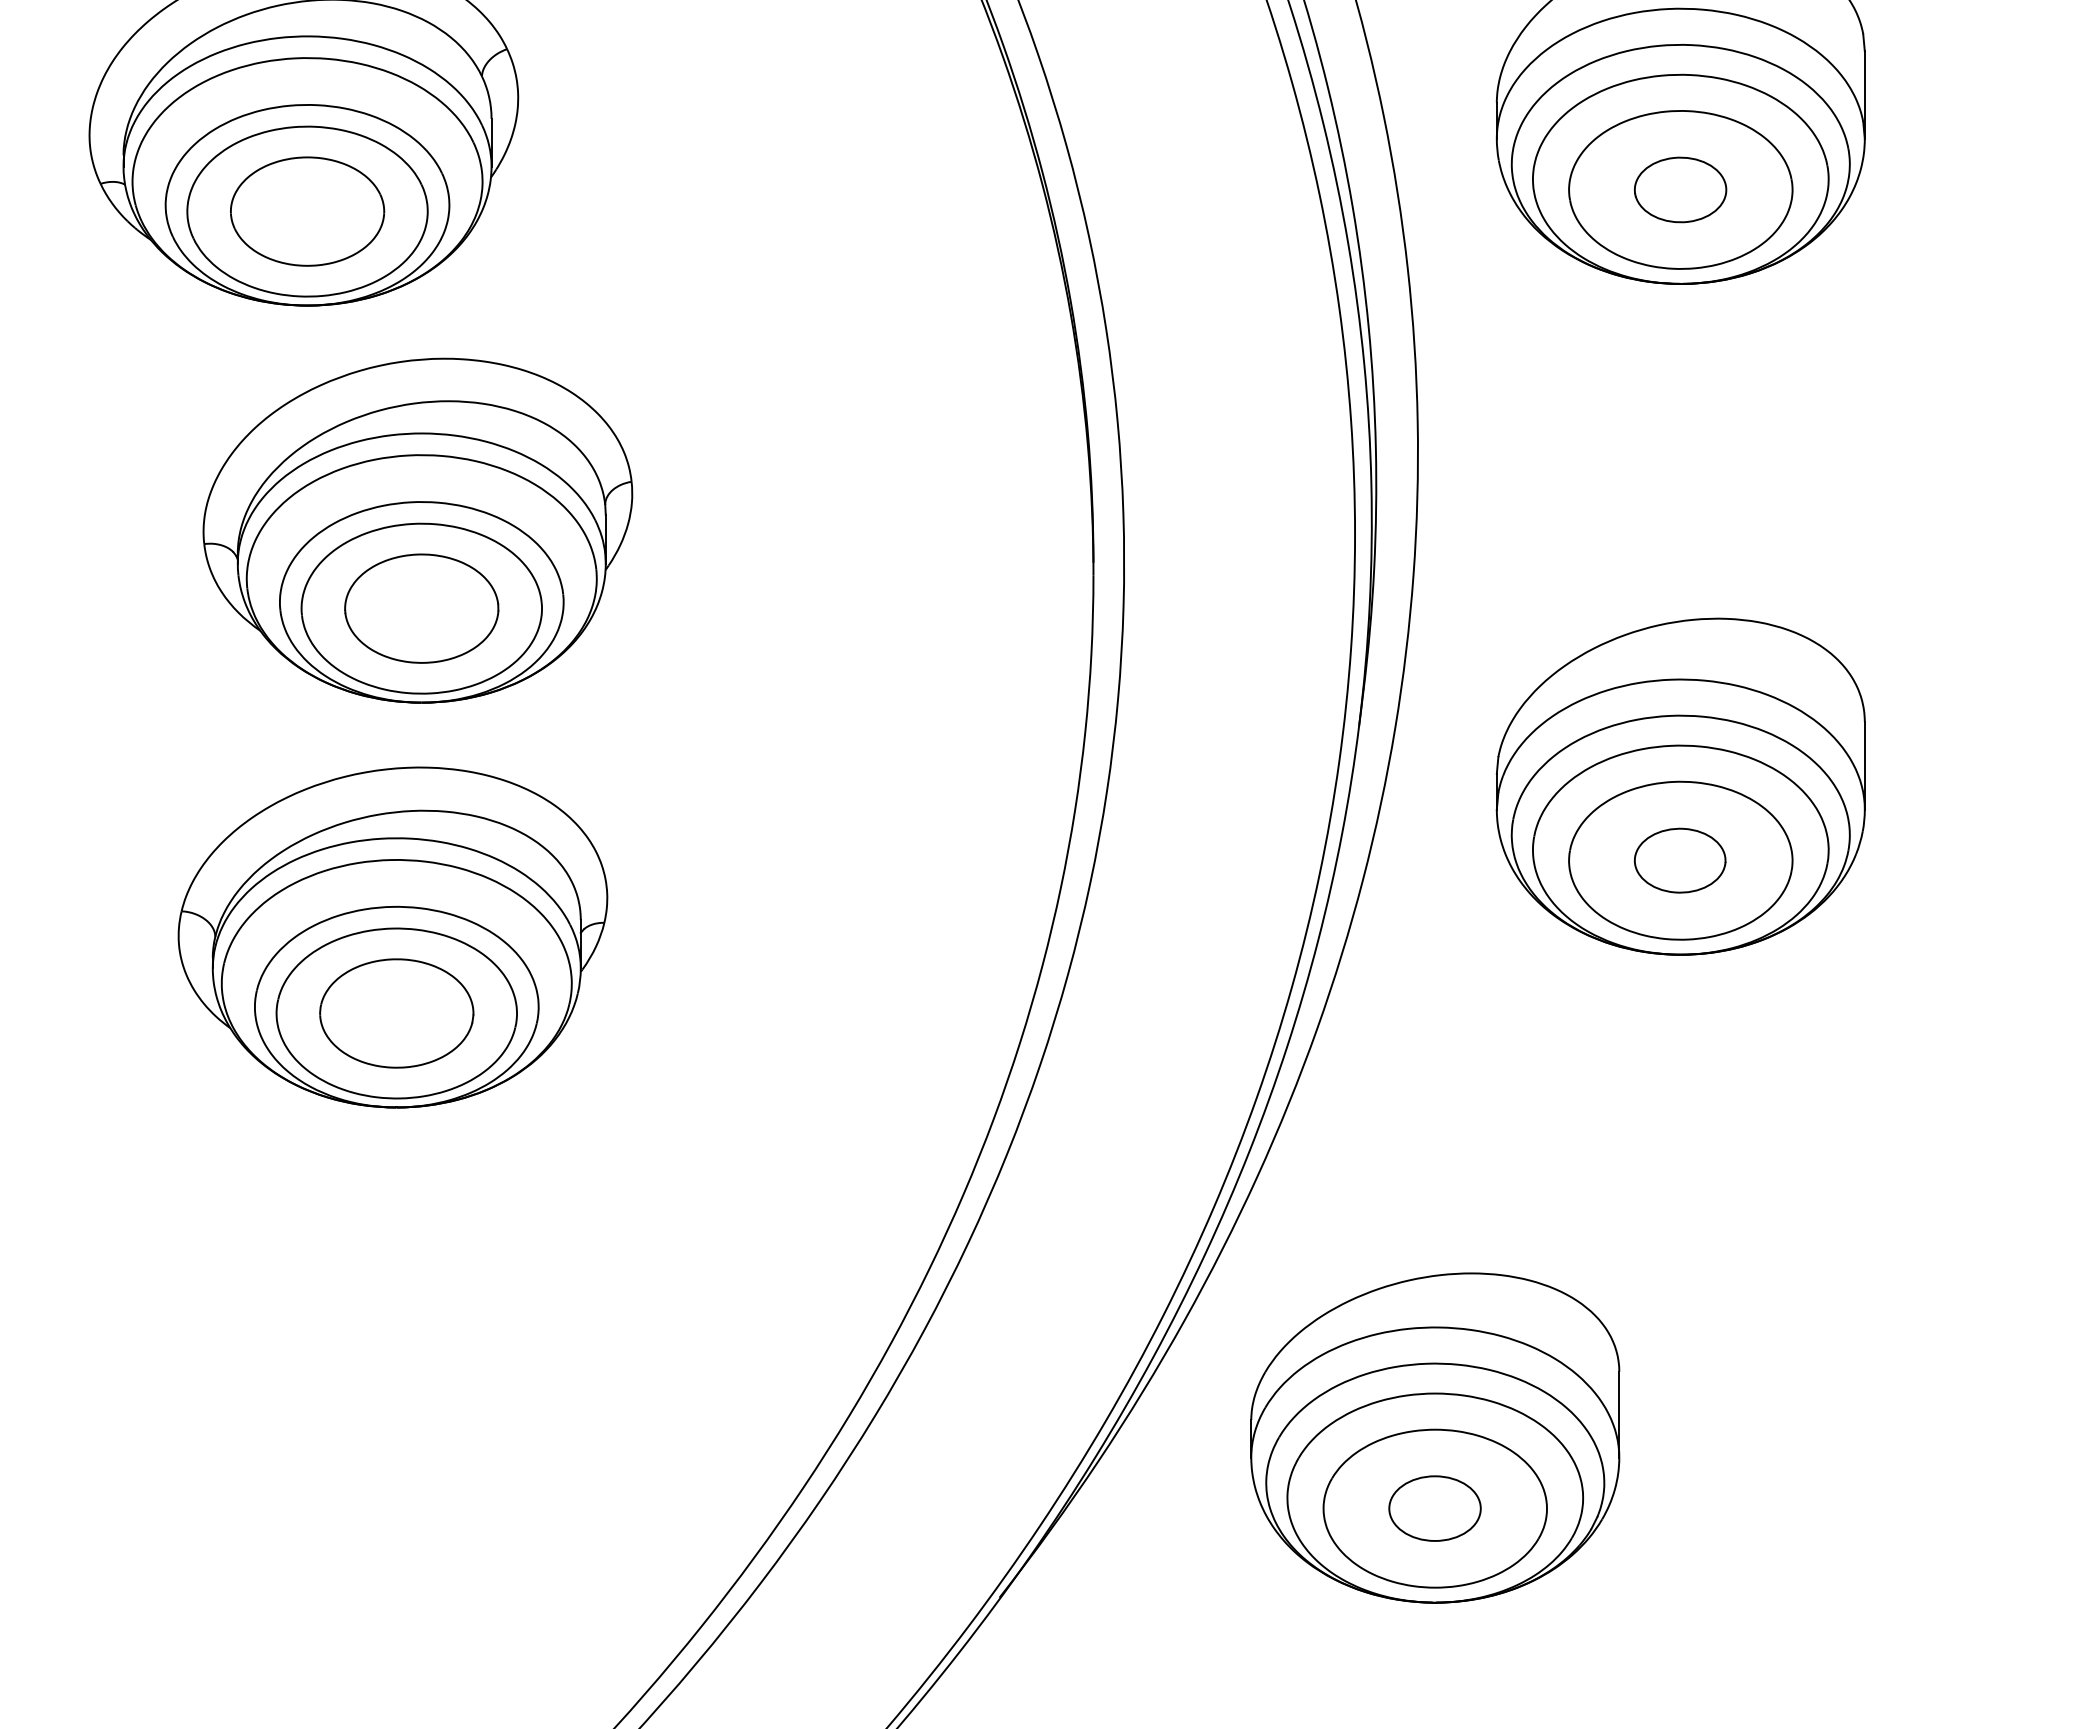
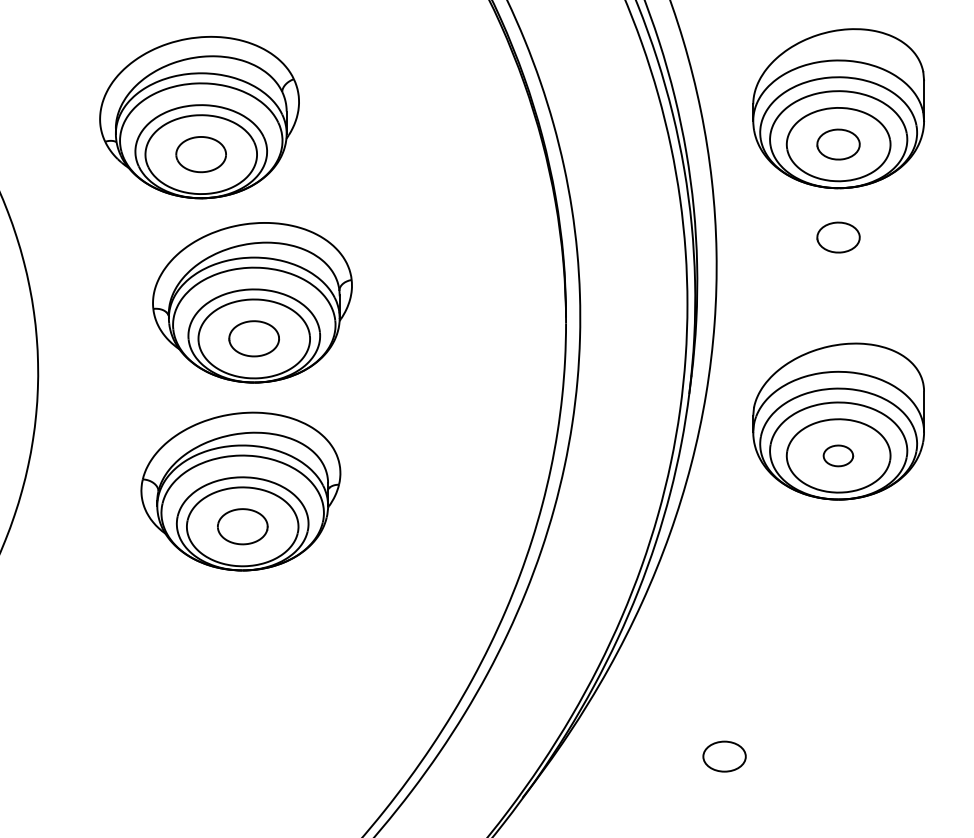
part: (305, 211) -> (200, 154), size x0.7
part: (1680, 390) -> (838, 237), added
part: (420, 607) -> (253, 338), size x0.7
part: (1680, 859) -> (838, 455), size x0.7
part: (396, 1012) -> (242, 526), size x0.7
part: (1434, 1437) -> (724, 723), removed

